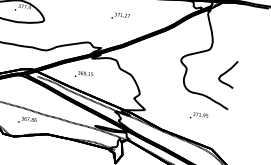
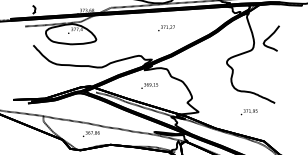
curve: (227, 72) -> (270, 37), moved
text: (83, 74) -> (149, 85), moved

